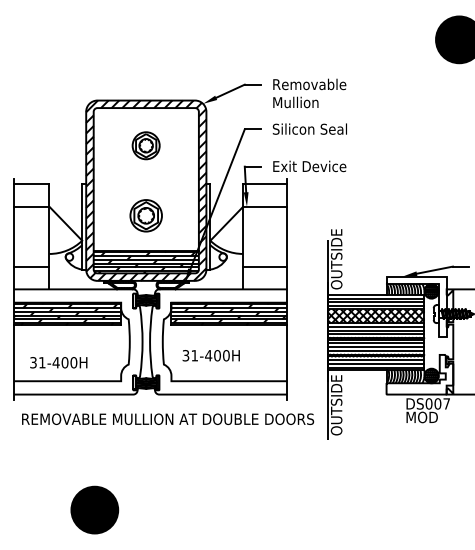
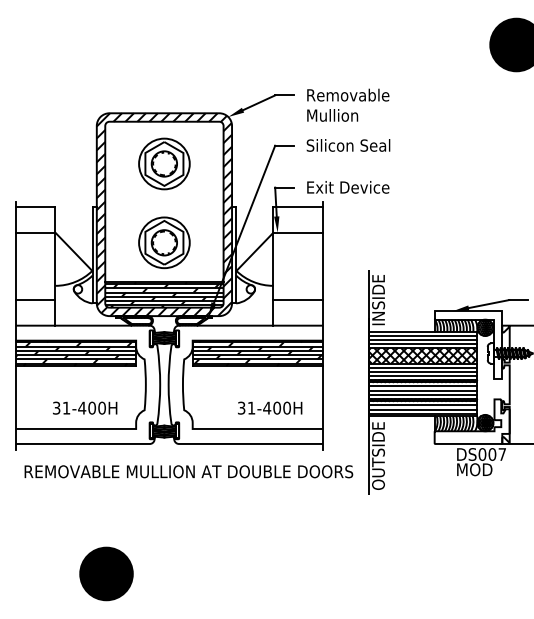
part: (145, 145) -> (163, 163), size x1.67
part: (145, 215) -> (163, 242), size x1.43
text: (336, 259) -> (378, 292), OUTSIDE -> INSIDE
text: (210, 355) -> (269, 407), moved
text: (58, 362) -> (84, 407), moved

